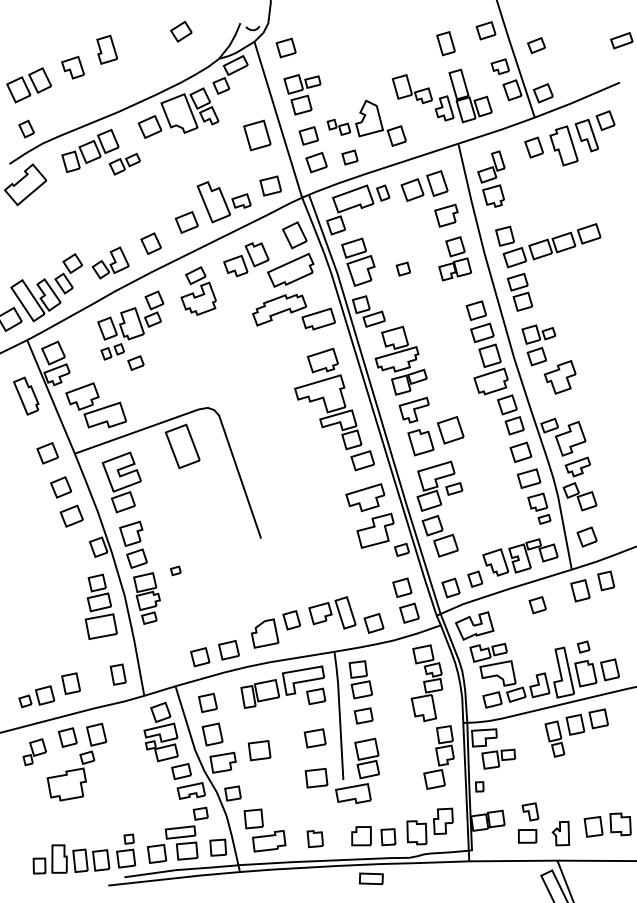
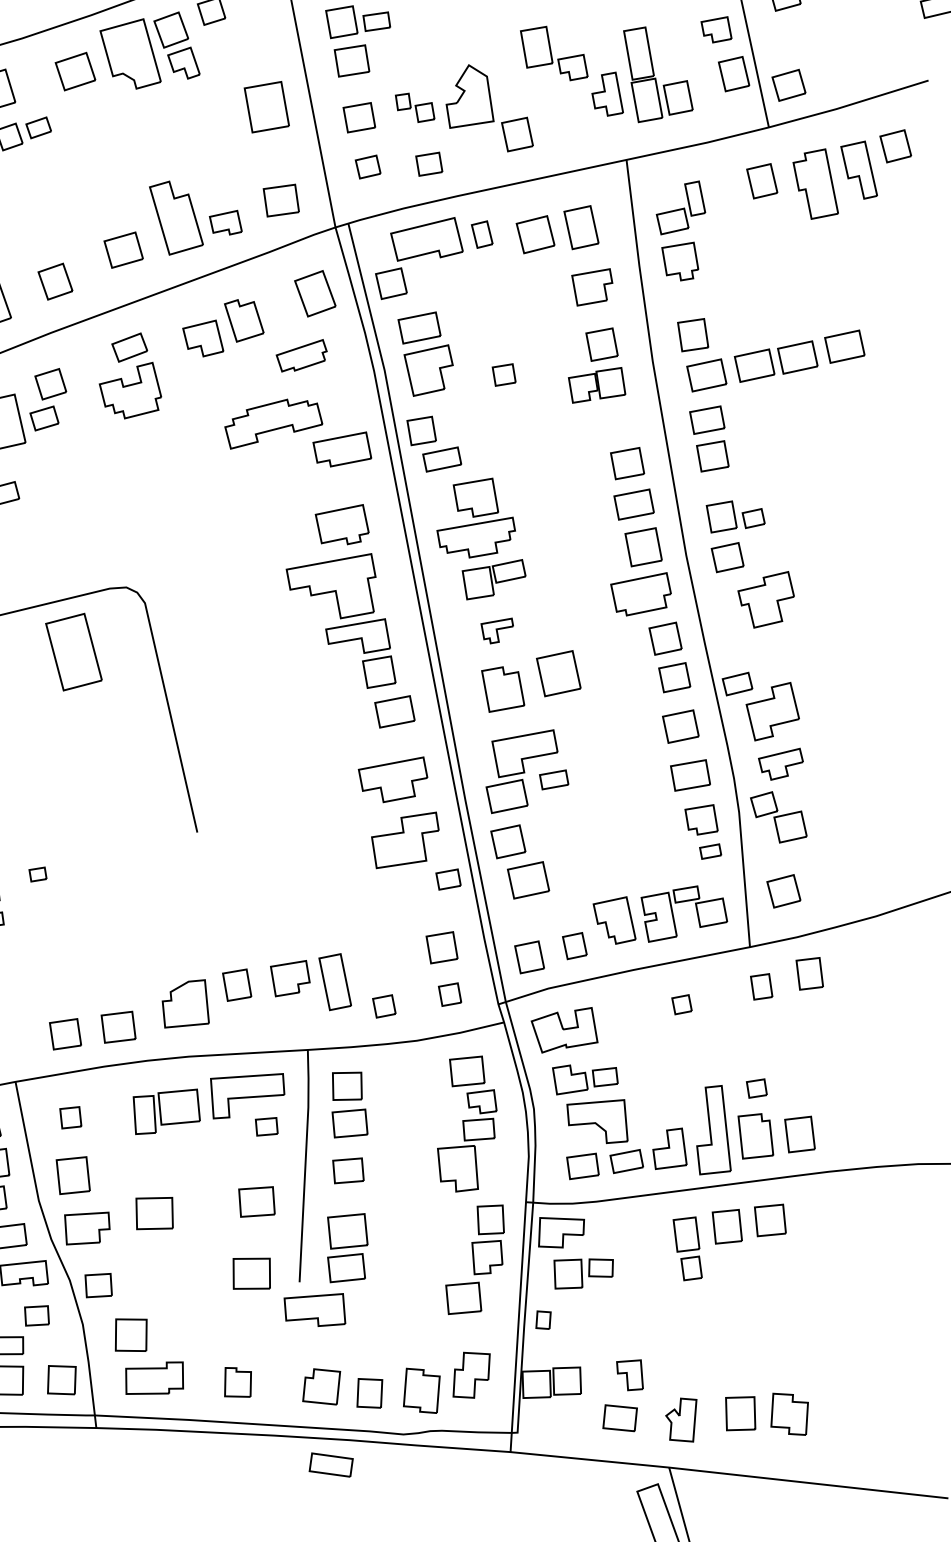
part: (316, 162) -> (367, 166), size x0.7
part: (290, 269) -> (301, 354), size x0.6
part: (413, 409) -> (495, 629), size x0.6
part: (580, 590) -> (761, 986), size x0.7
part: (537, 605) -> (681, 1005), size x0.7
part: (409, 612) -> (450, 993), size x0.7
part: (373, 623) -> (383, 1006), size x0.7
part: (316, 696) -> (267, 1126), size x0.7
part: (207, 702) -> (69, 1117), size x0.7

